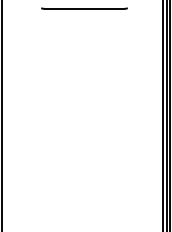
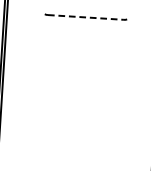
line: (84, 8) -> (85, 17), solid -> dashed

